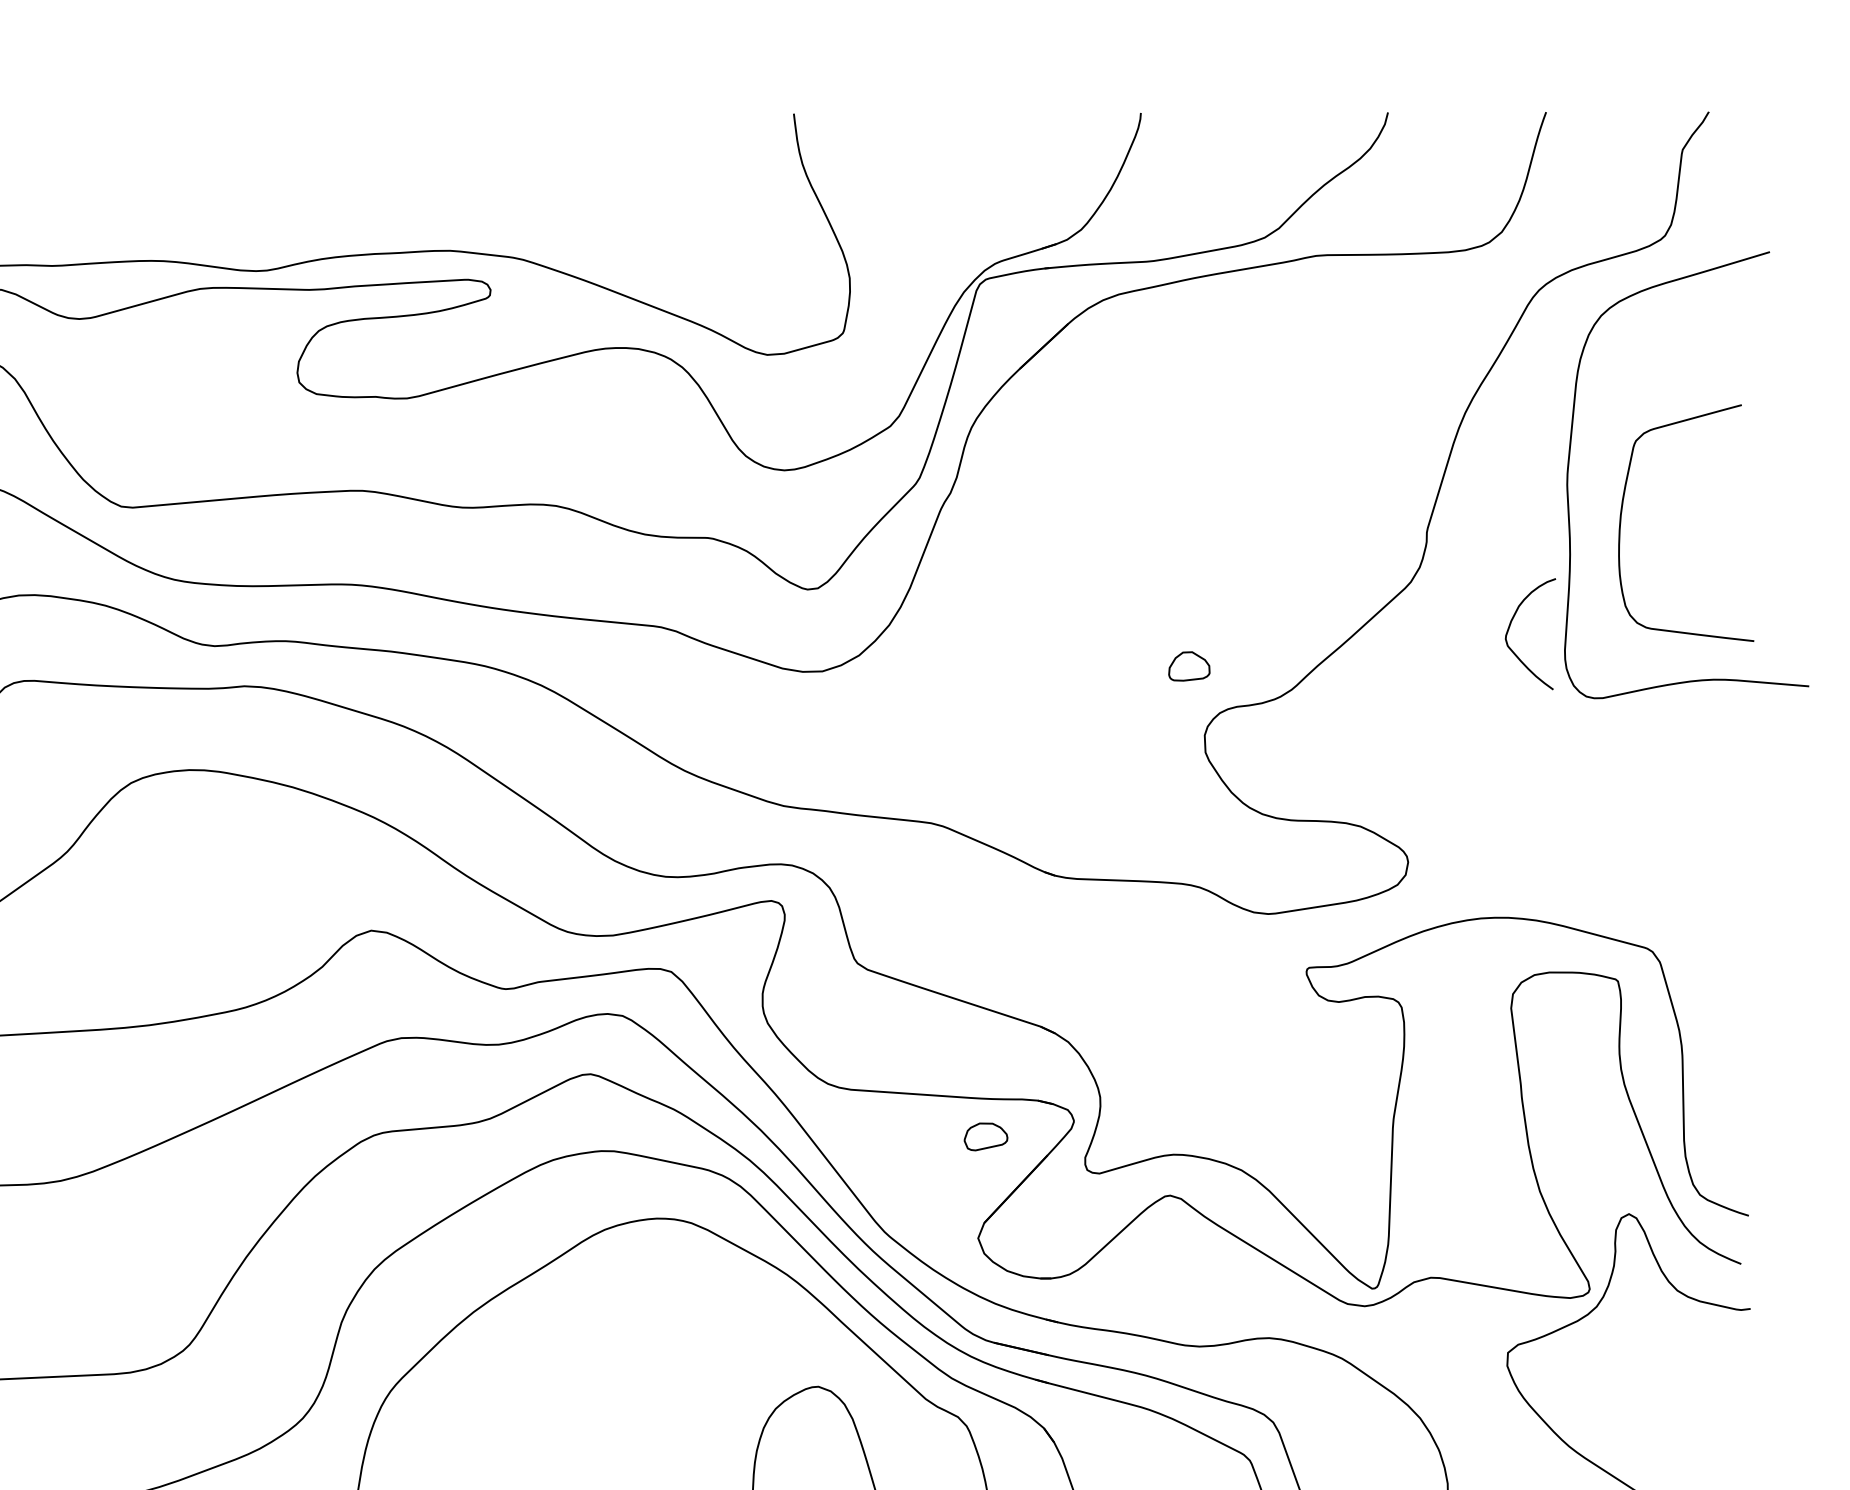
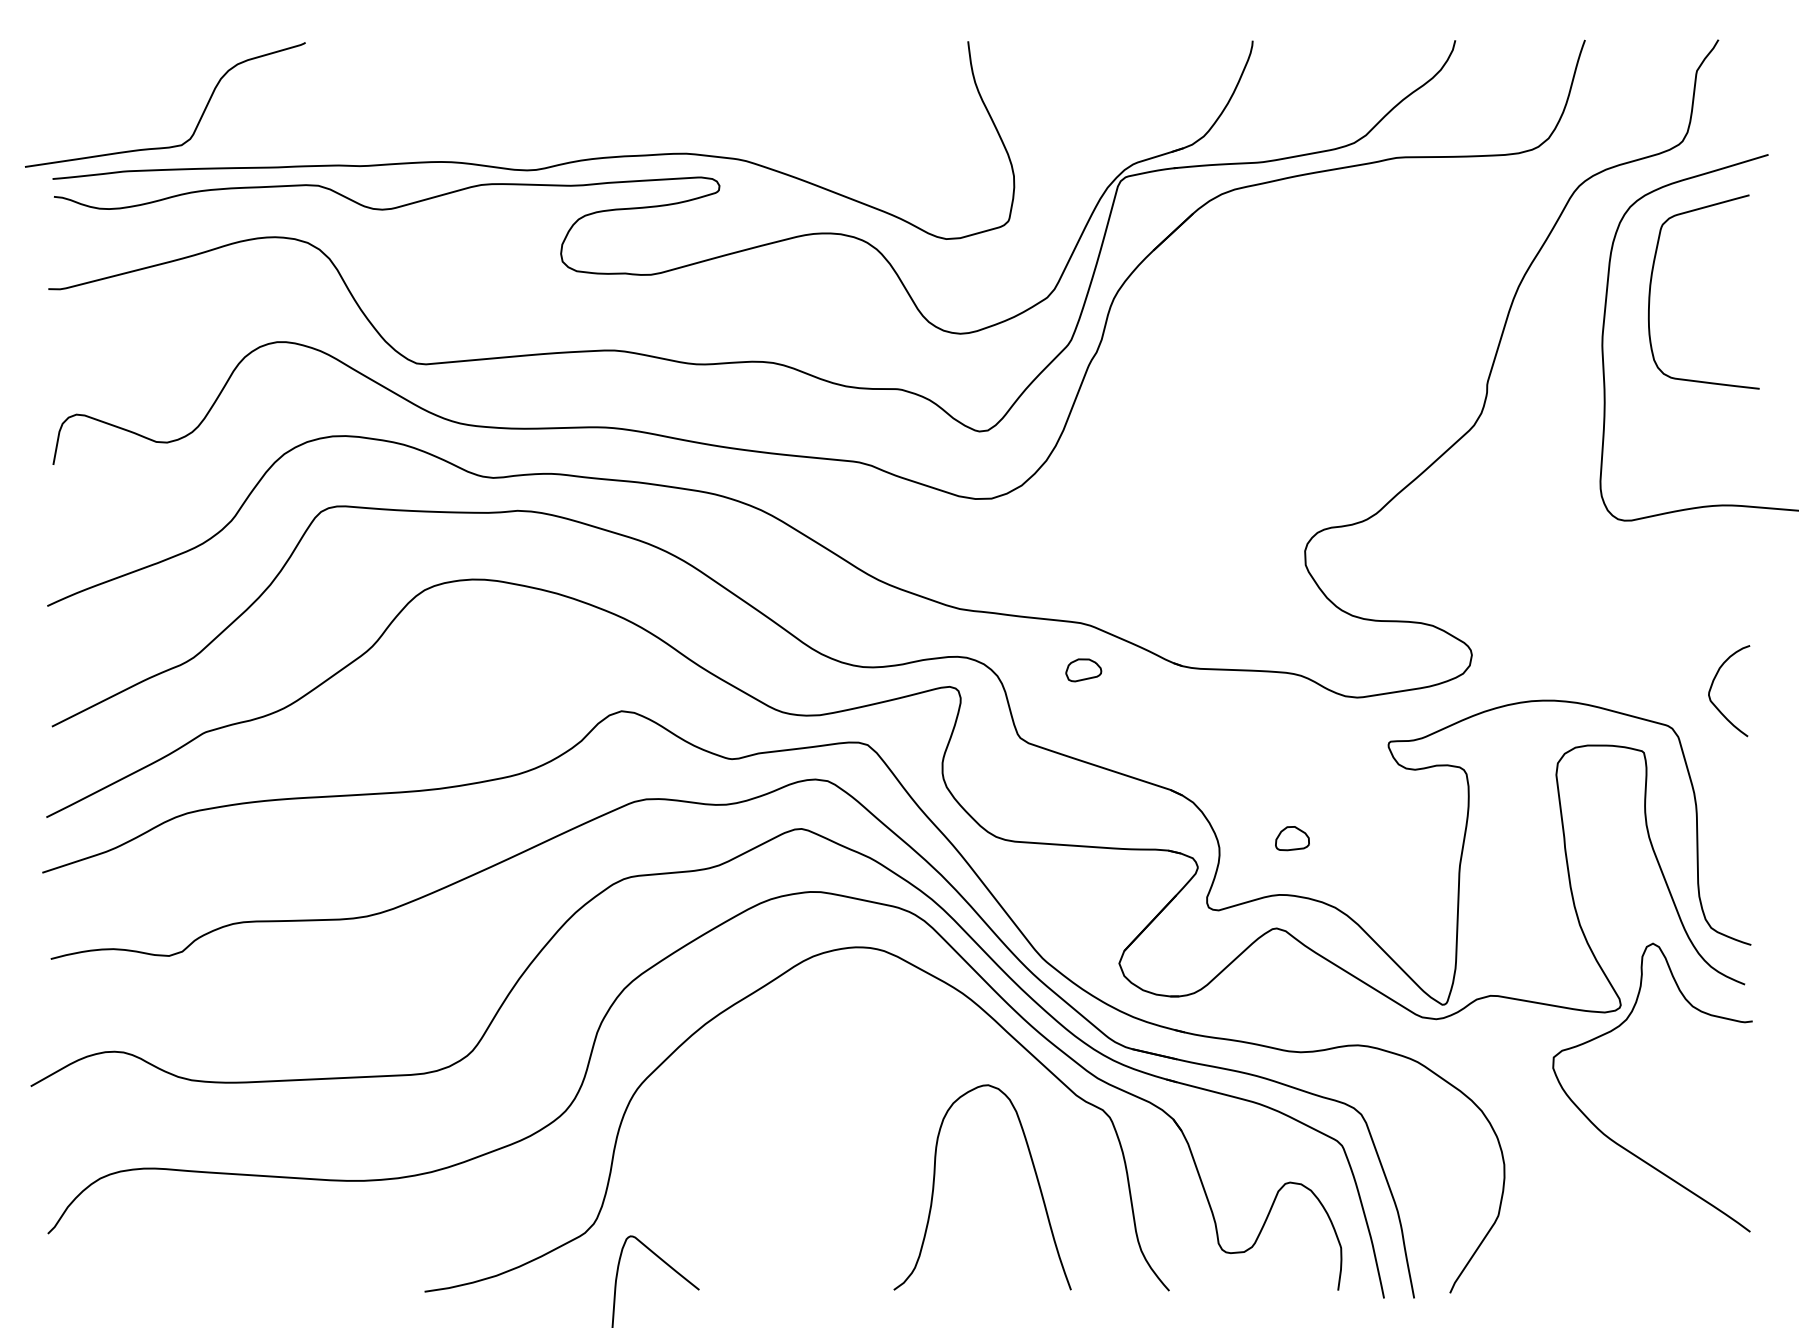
curve: (1622, 516) -> (1651, 286), moved
curve: (1510, 628) -> (1712, 686), moved
part: (1189, 666) -> (1292, 838), moved
part: (985, 1137) -> (1083, 670), moved

